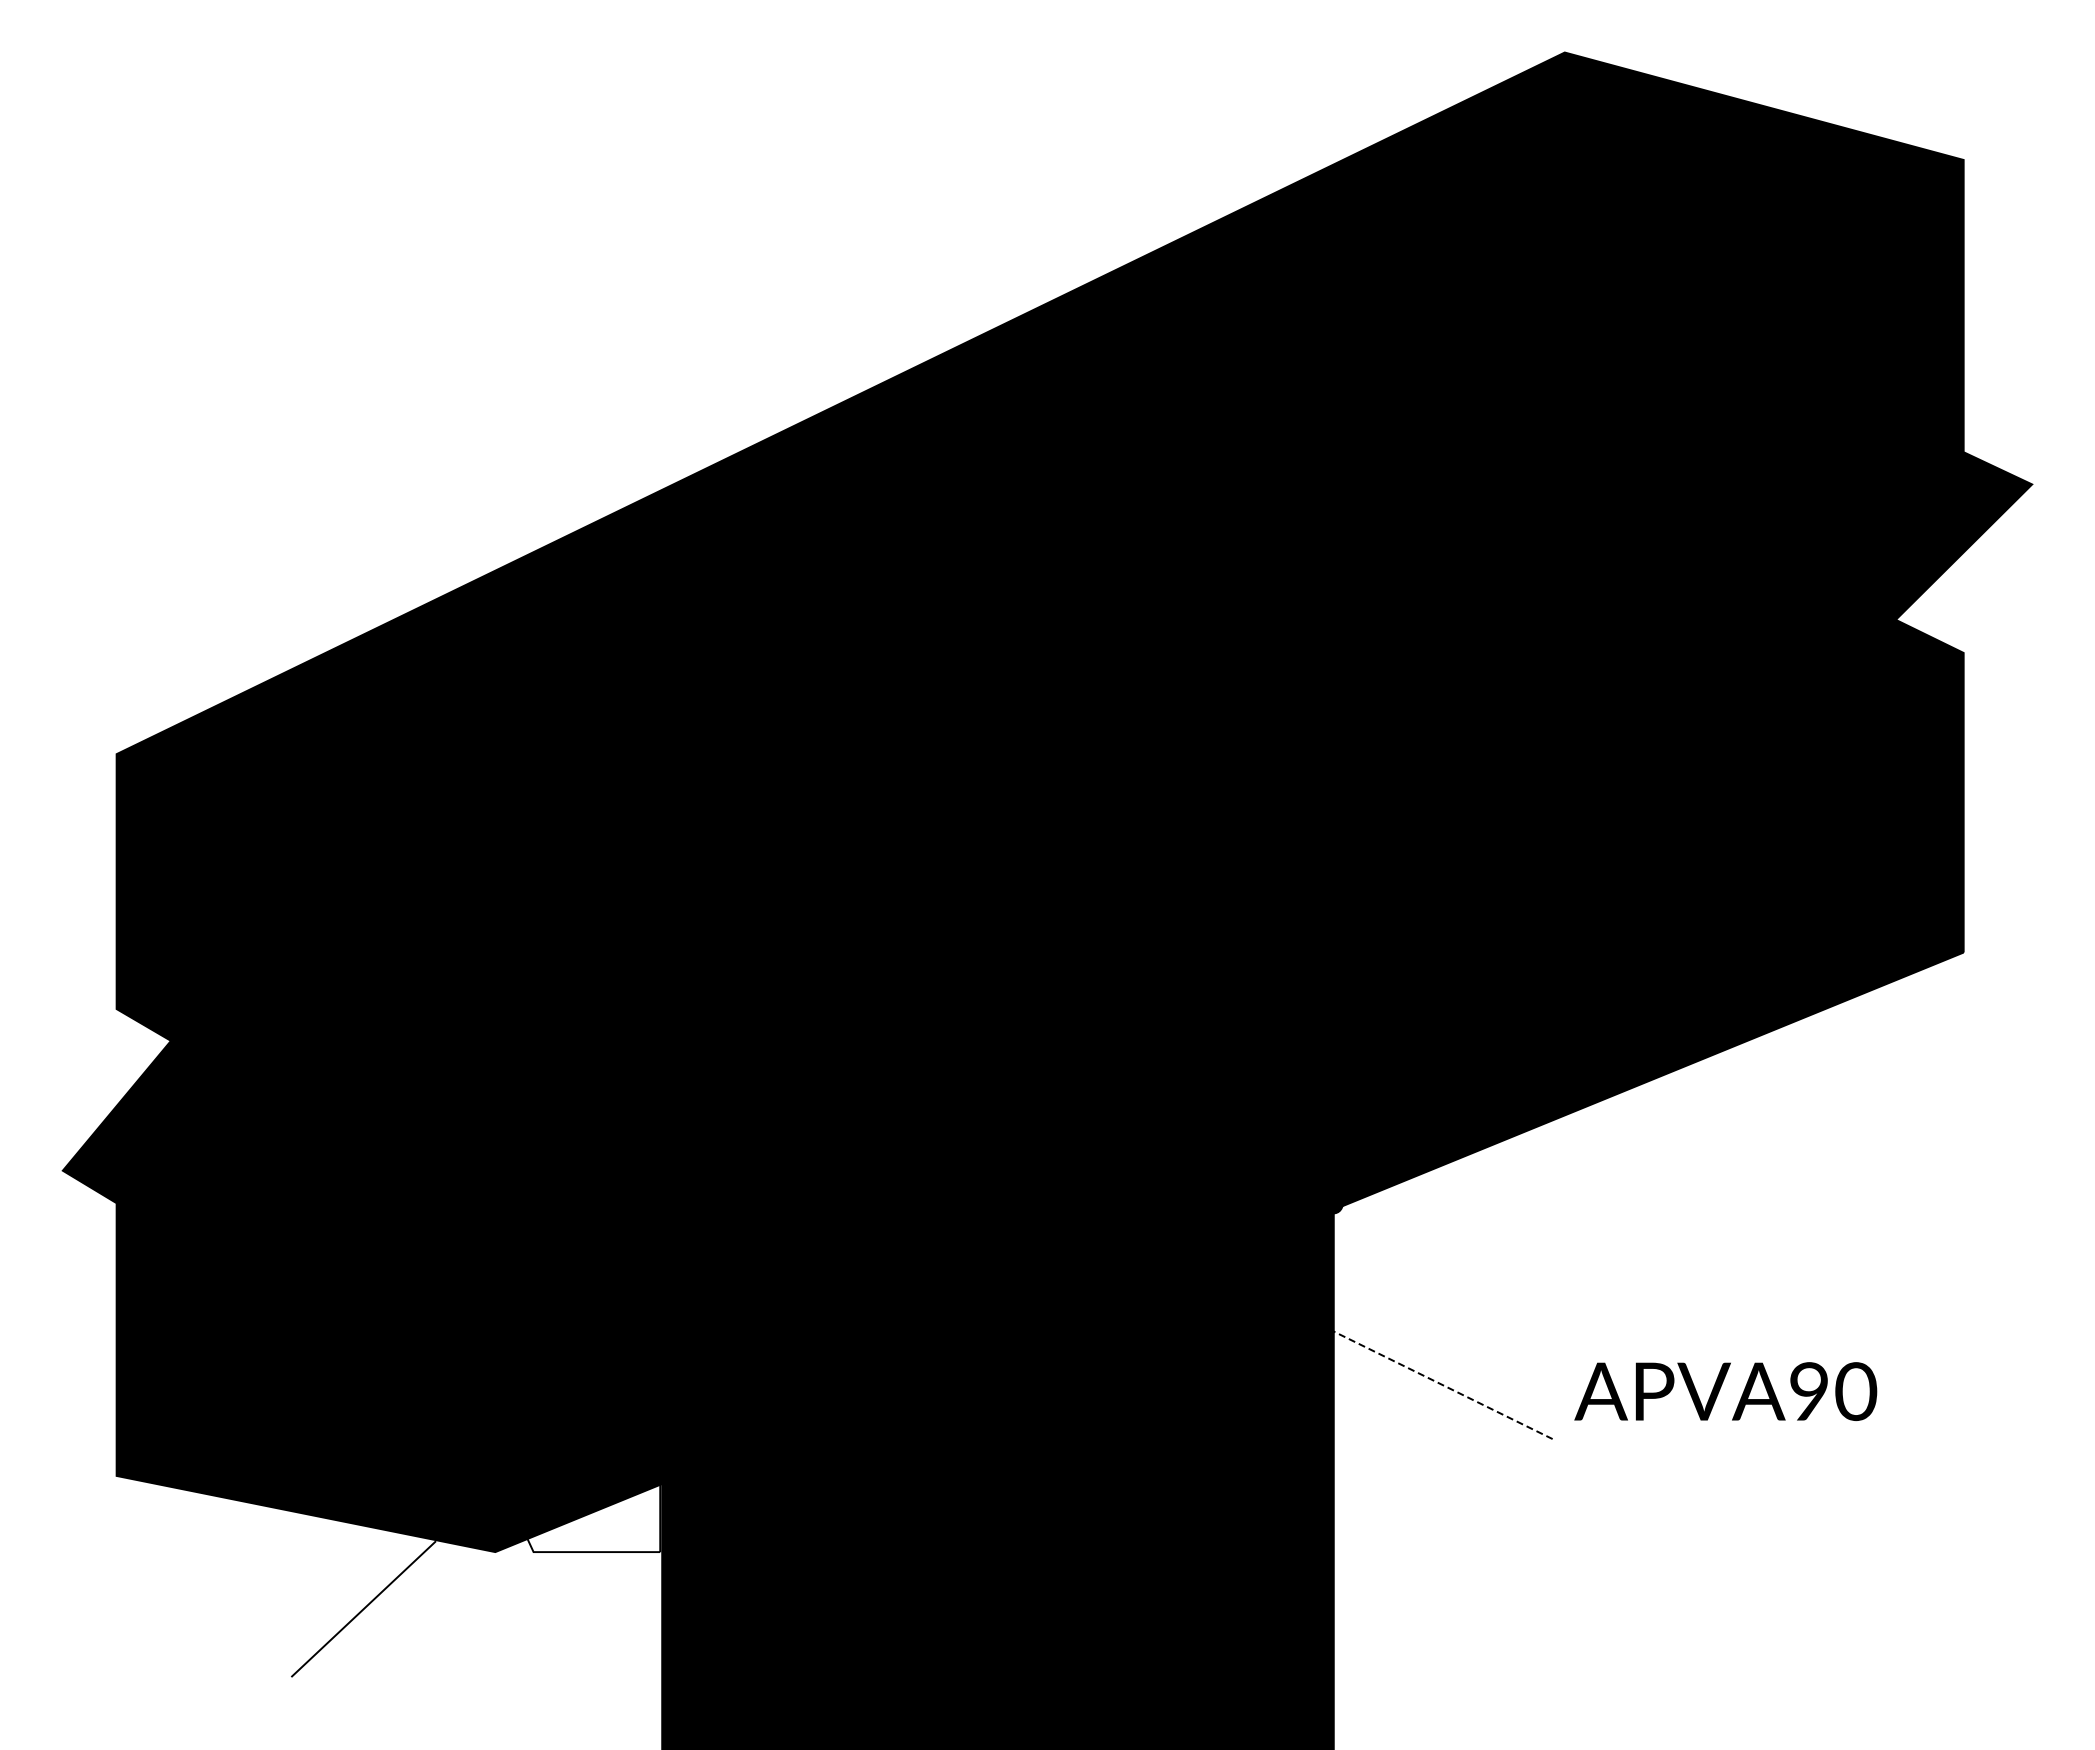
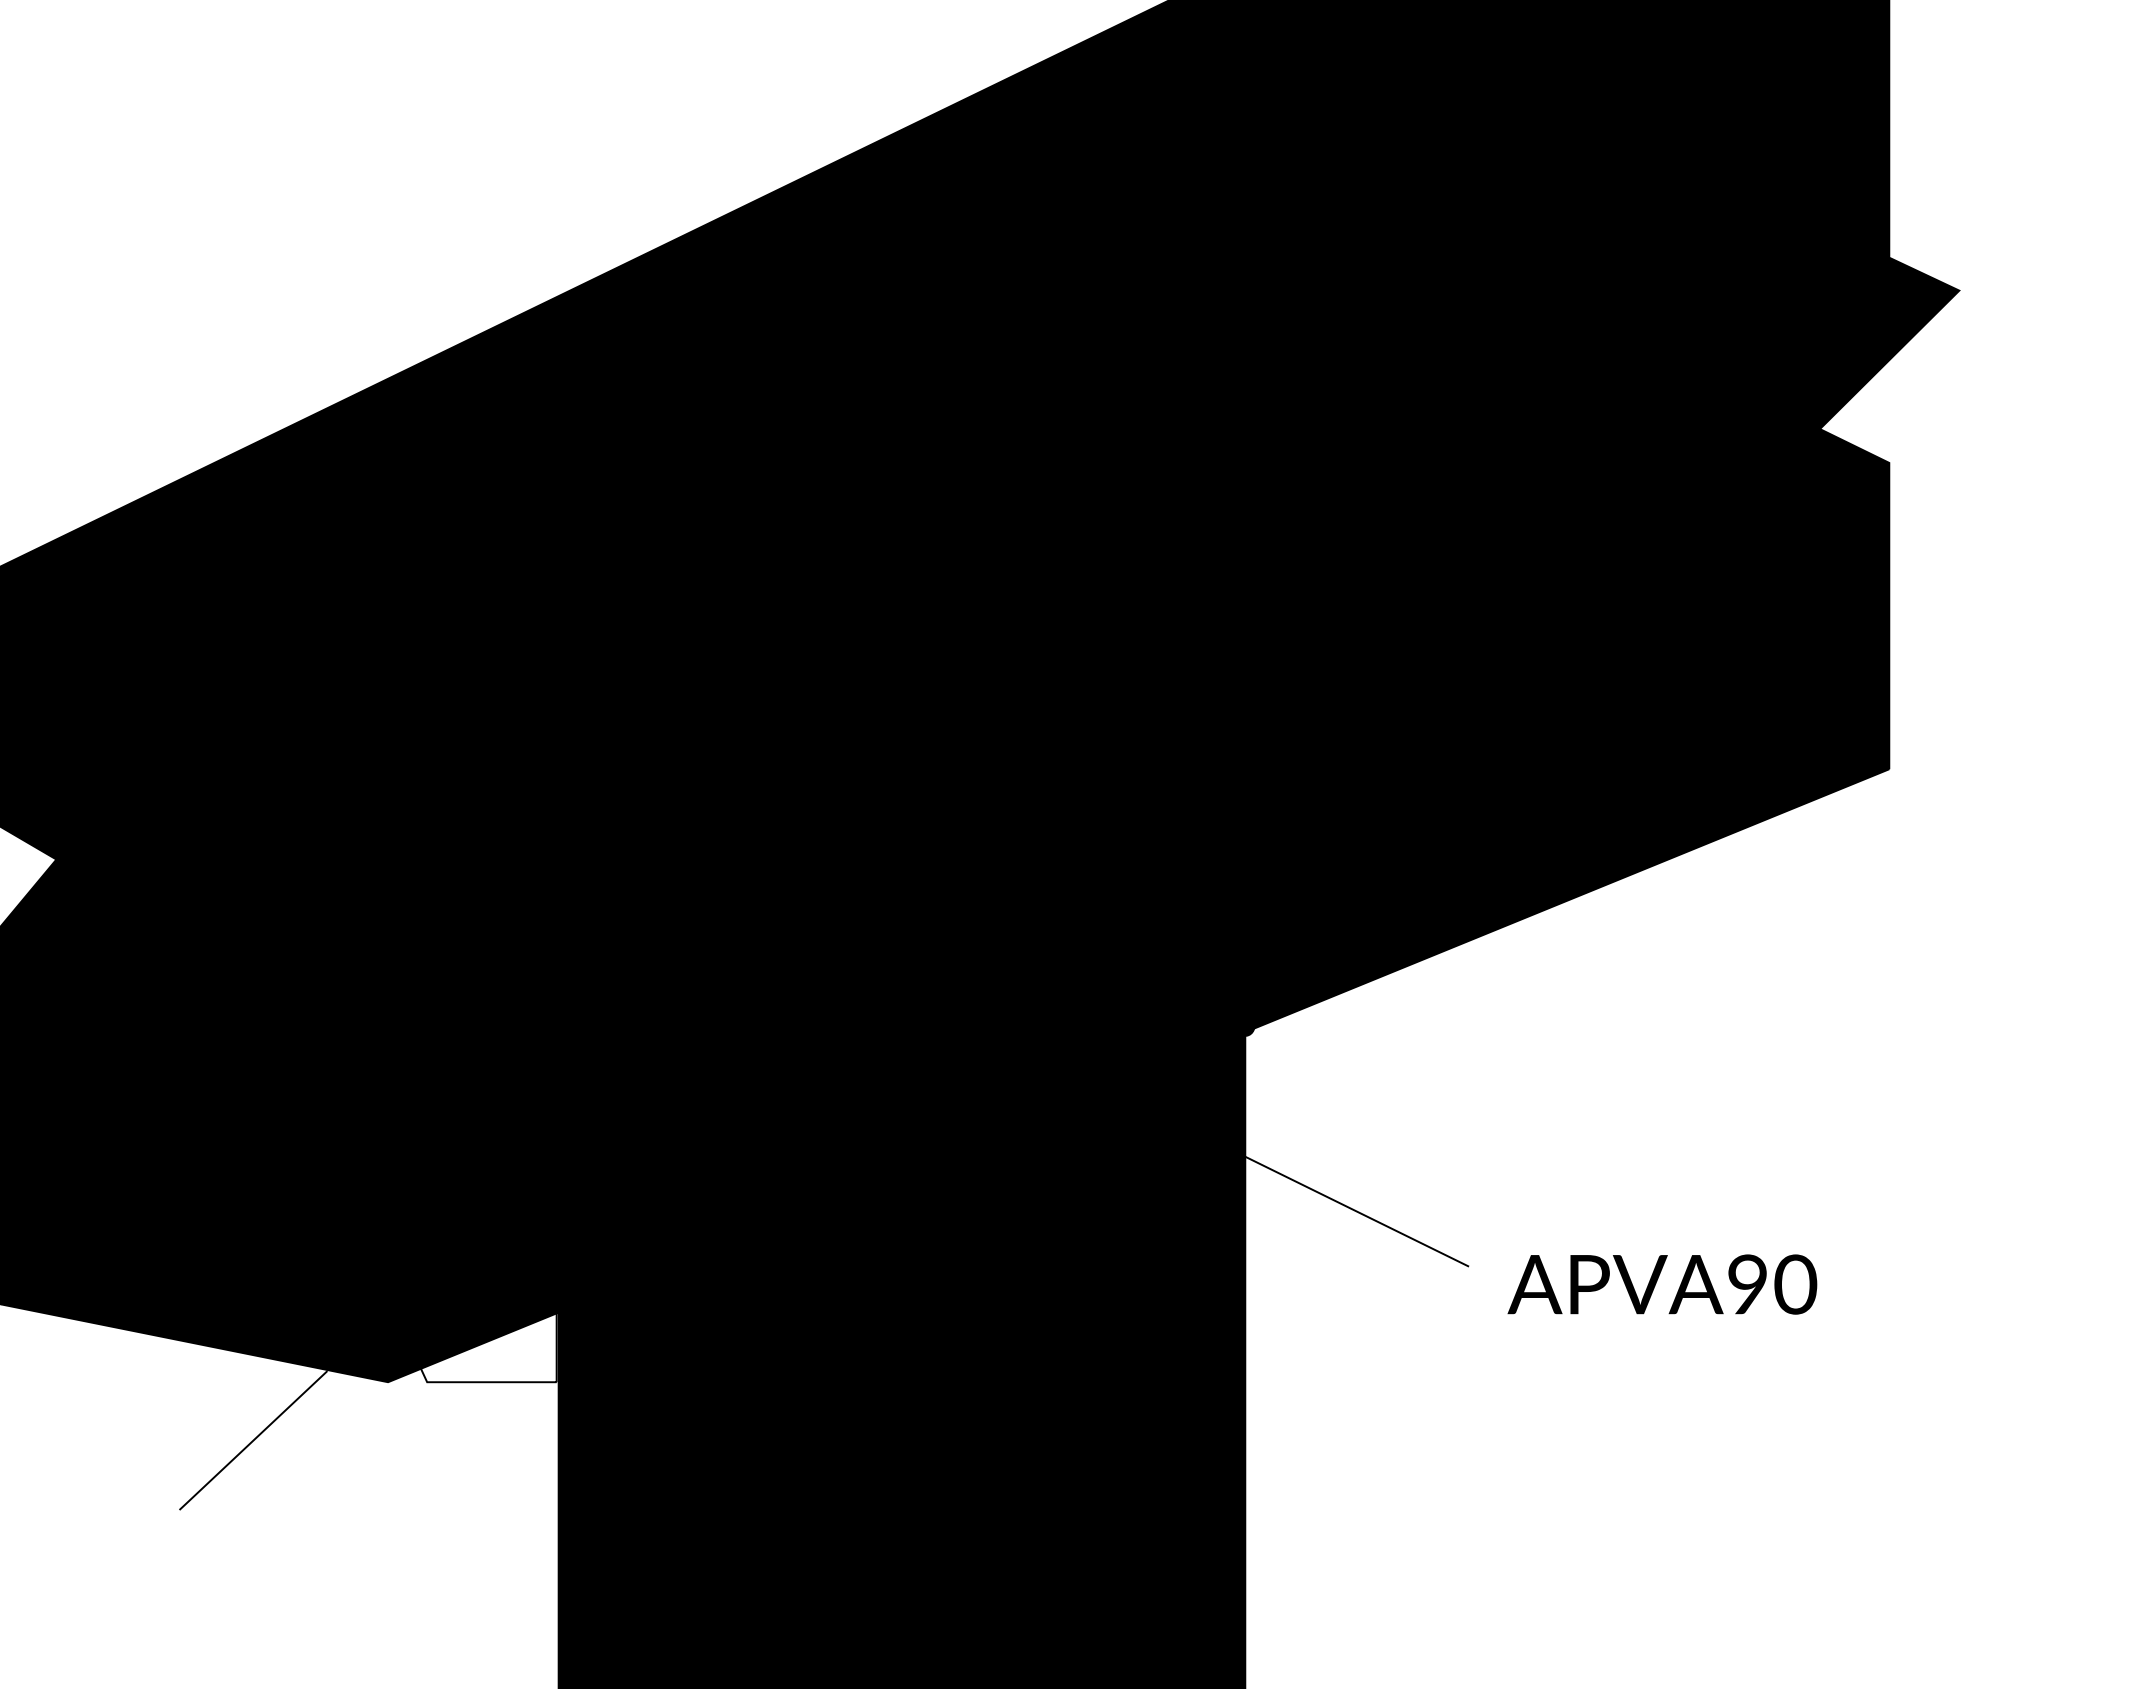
line: (1436, 1381) -> (1350, 1207), dashed -> solid
text: (1725, 1391) -> (1662, 1284), moved

